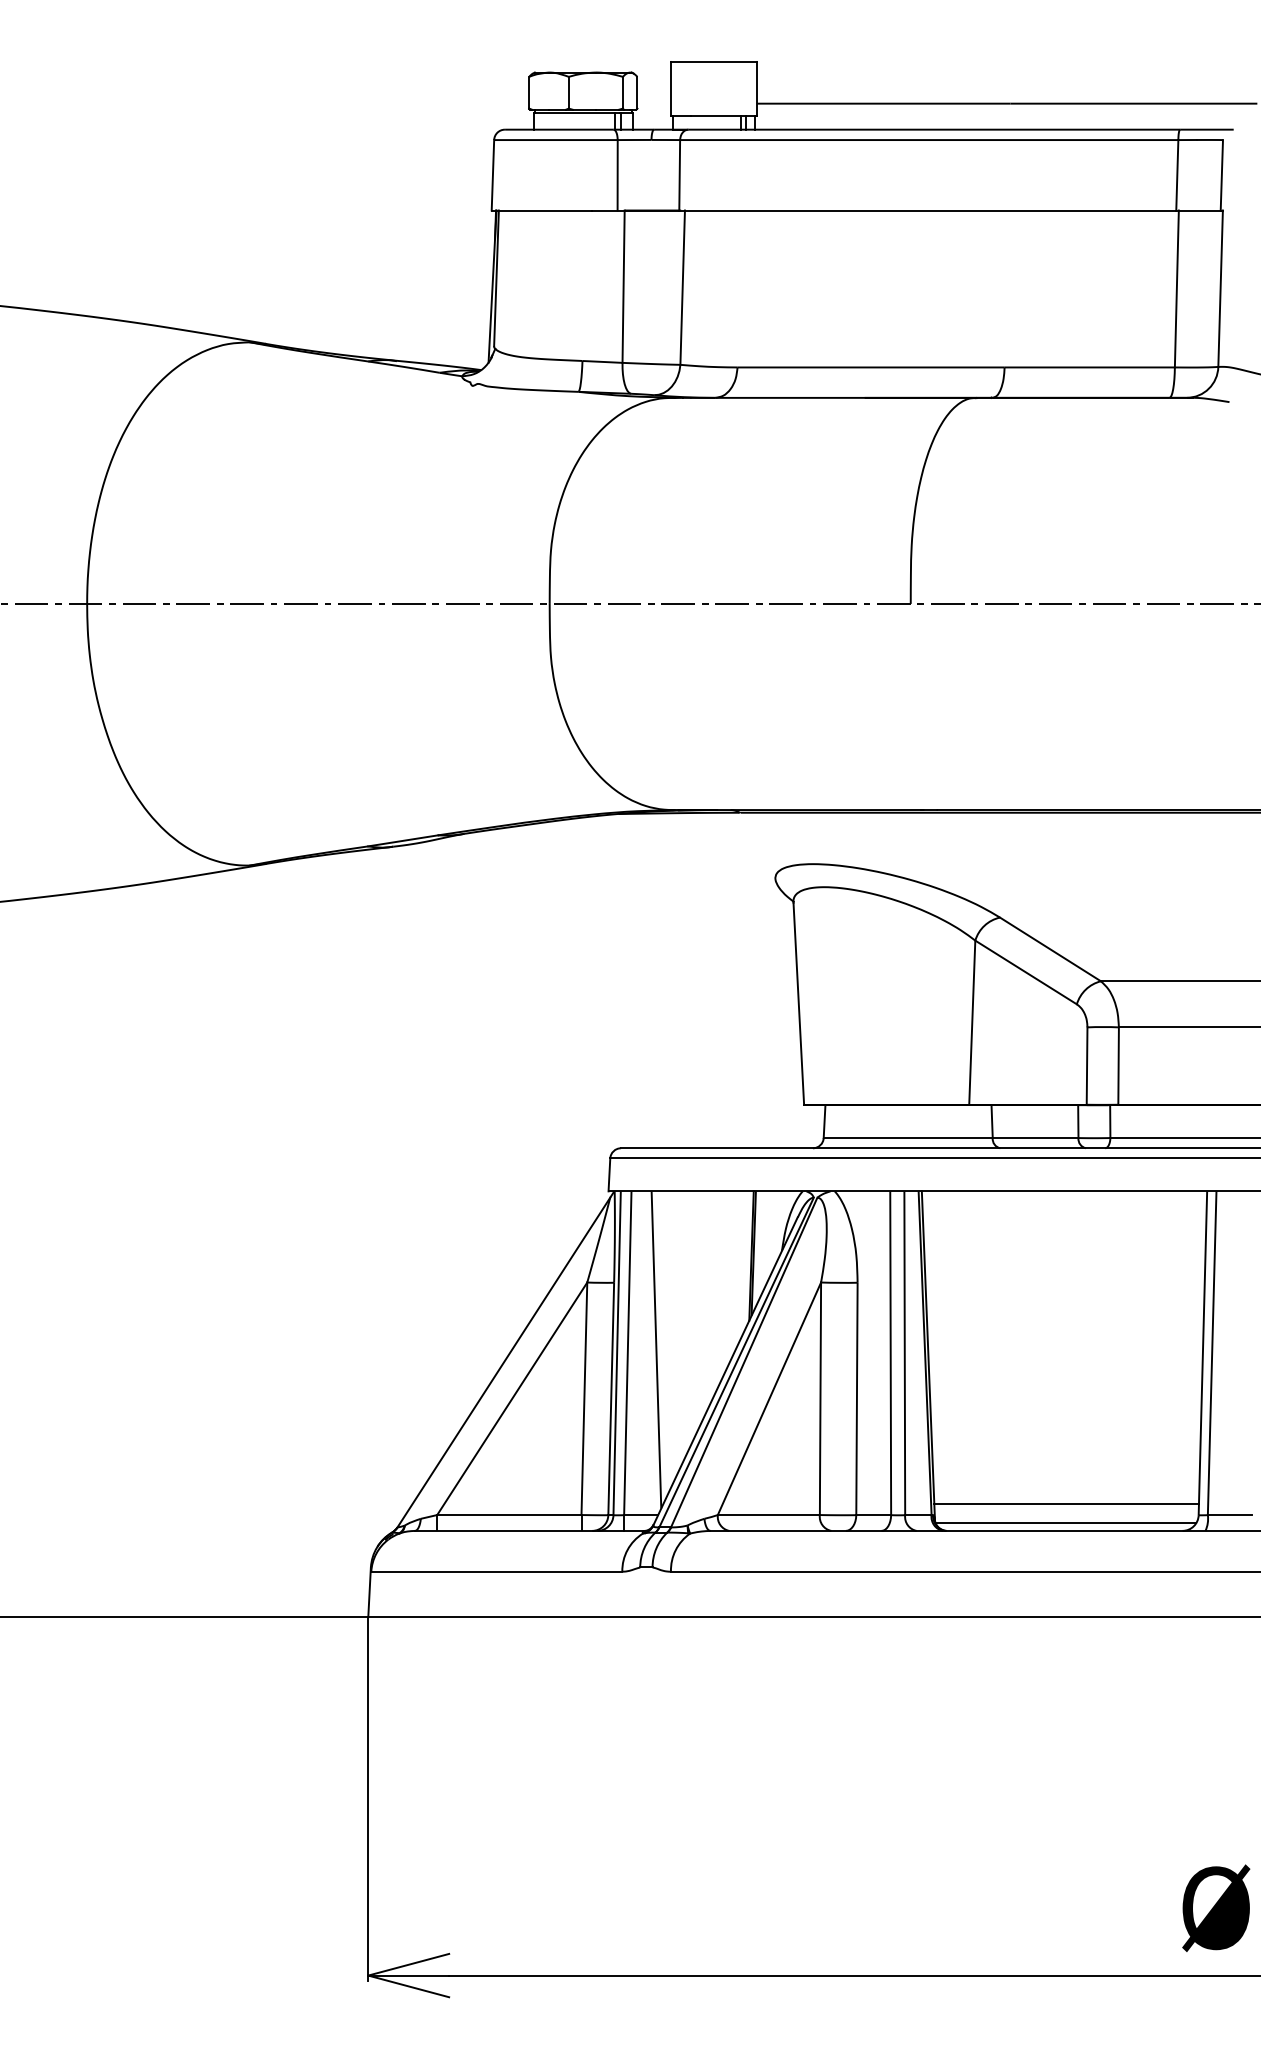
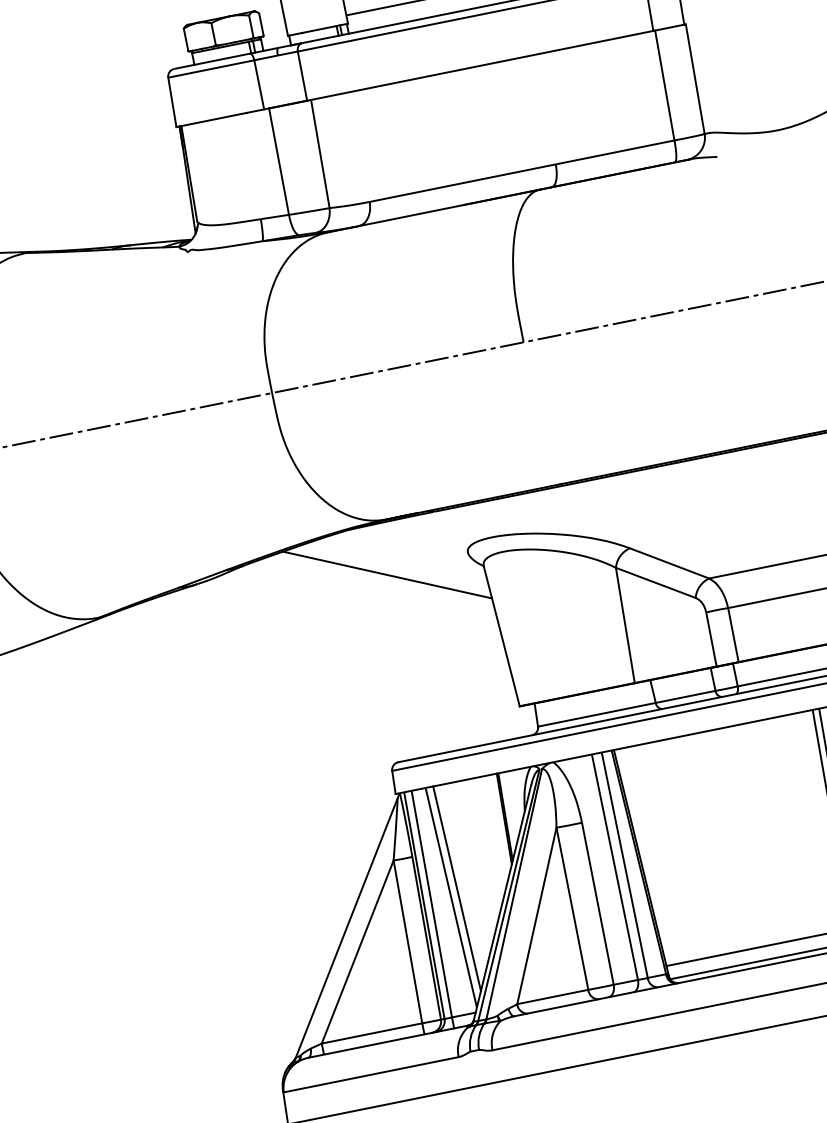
line: (657, 886) -> (386, 574), added
line: (666, 1338) -> (456, 888), added

